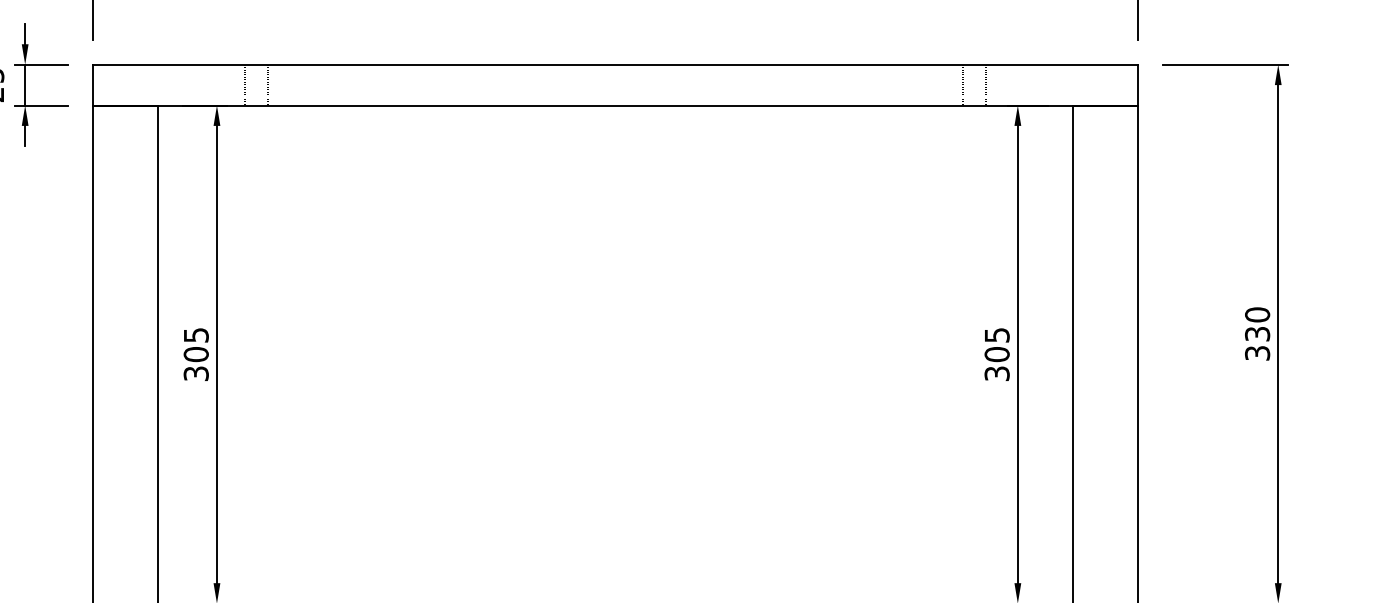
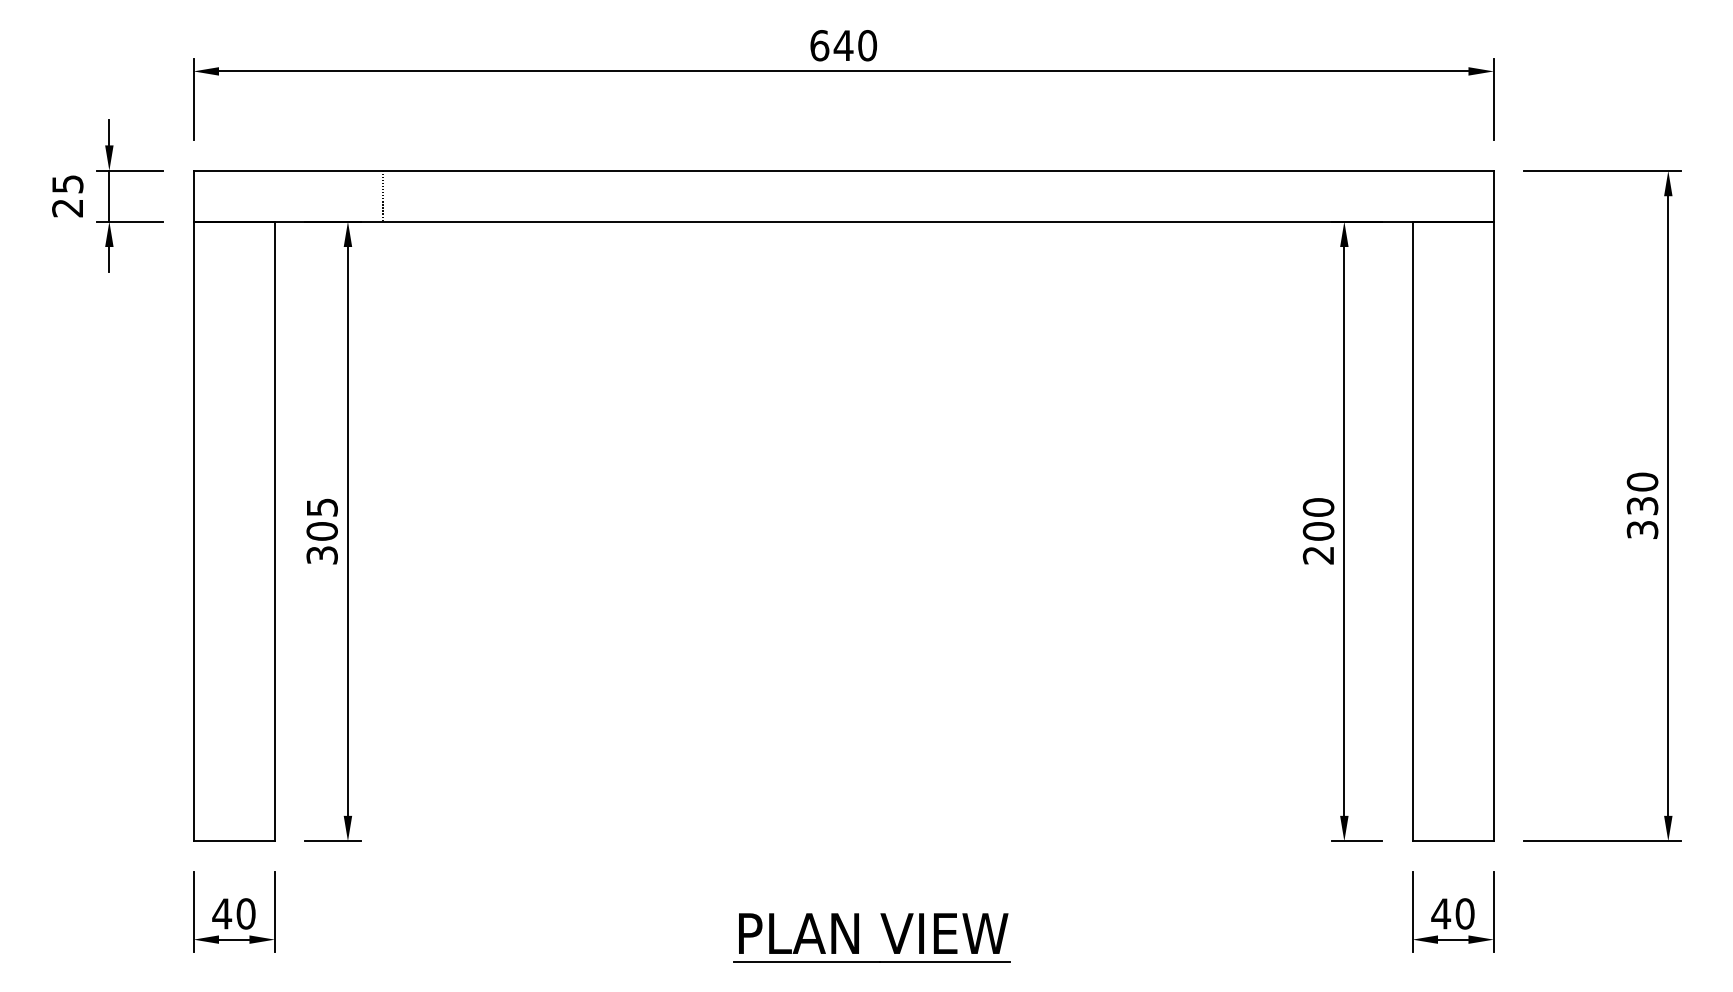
line: (268, 84) -> (411, 195), removed
line: (963, 84) -> (1276, 195), removed
line: (985, 84) -> (1304, 195), removed
text: (997, 354) -> (1318, 531), 305 -> 200

